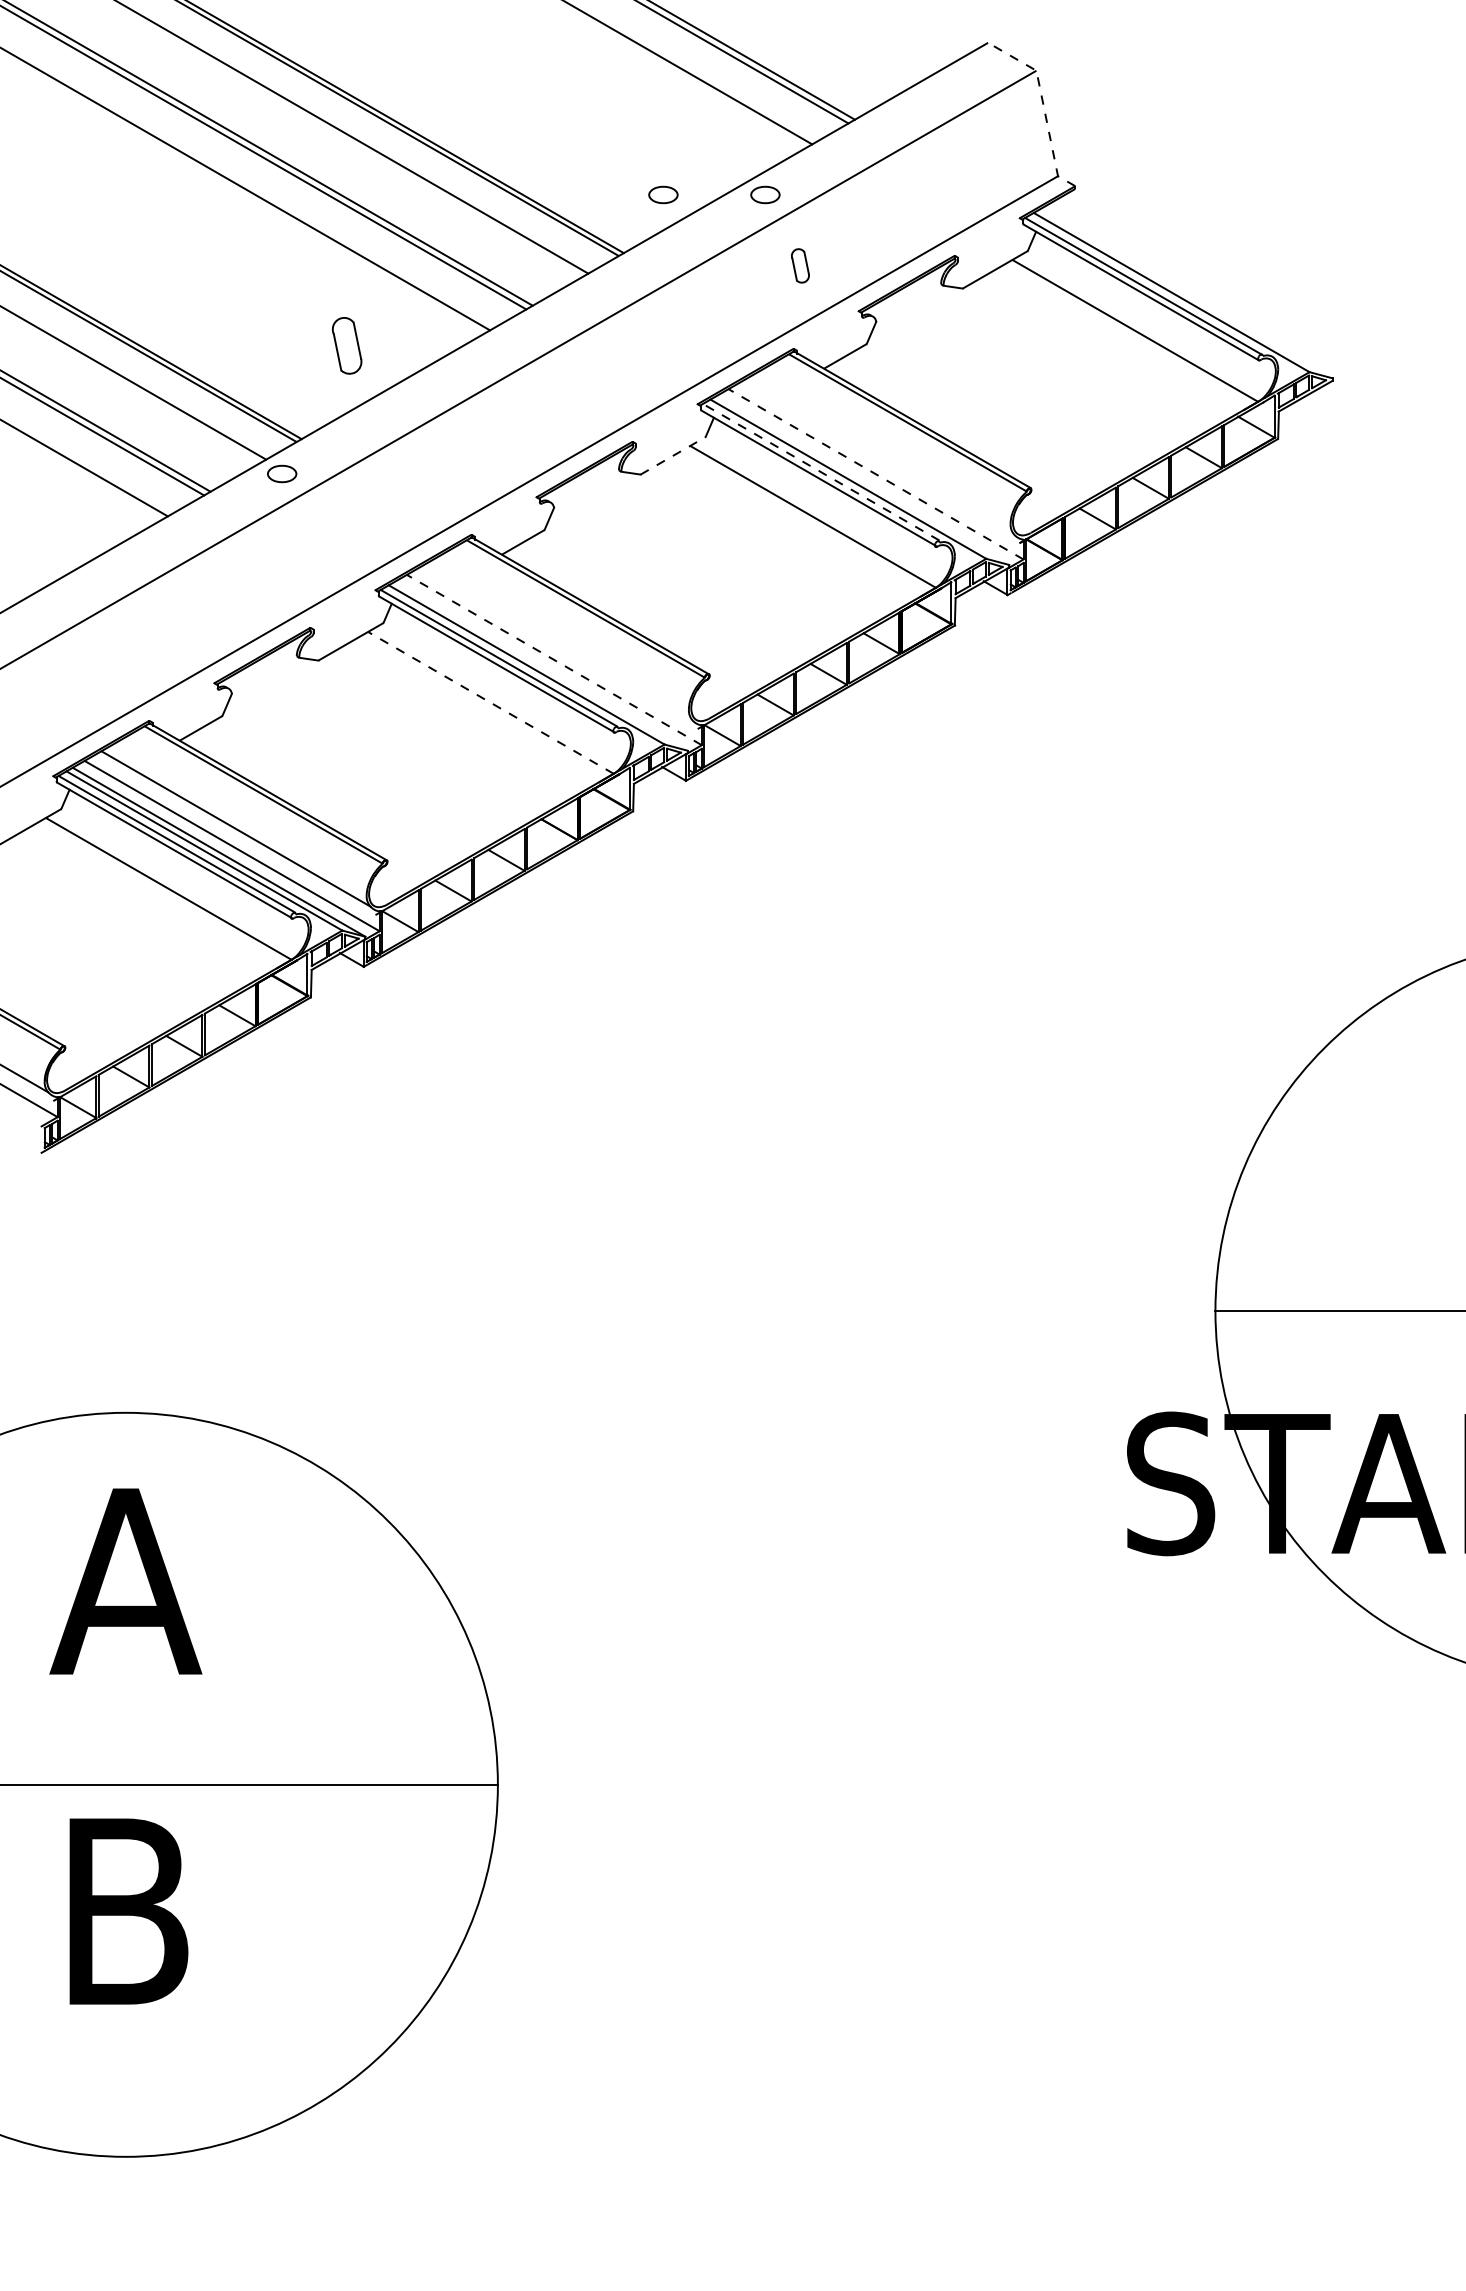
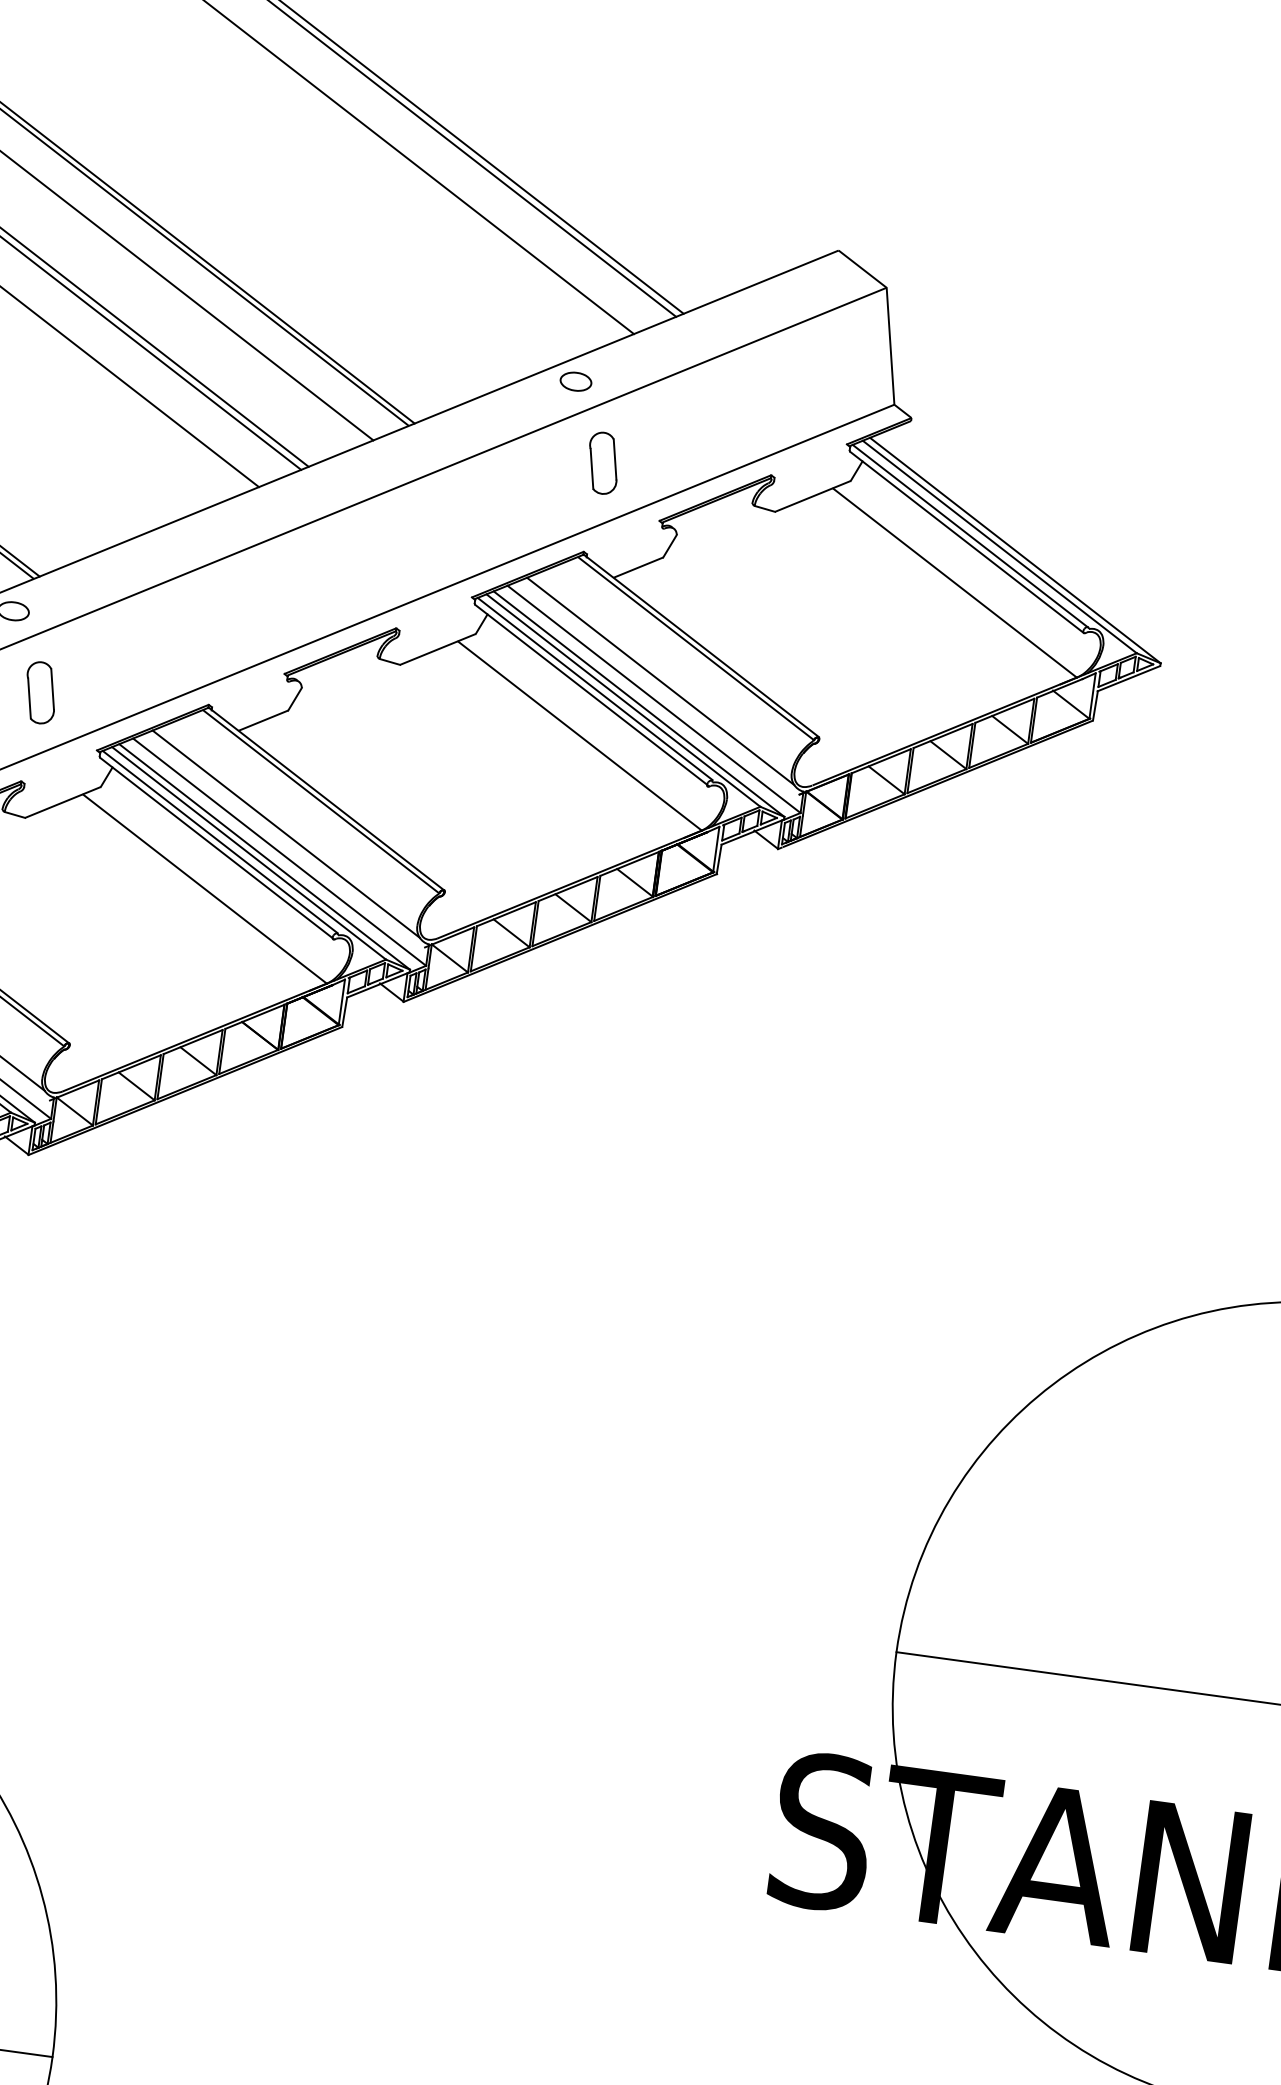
line: (1043, 105) -> (889, 326), dashed -> solid
part: (663, 194) -> (466, 366), removed
part: (800, 265) -> (603, 462), size x1.67
line: (1185, 293) -> (1014, 550), added
part: (346, 345) -> (40, 692), moved
line: (673, 455) -> (438, 649), dashed -> solid
line: (879, 456) -> (660, 680), added
line: (821, 472) -> (595, 689), dashed -> solid
line: (875, 474) -> (653, 699), dashed -> solid
line: (862, 480) -> (638, 704), added
line: (557, 642) -> (285, 833), added
line: (553, 659) -> (278, 851), dashed -> solid
line: (541, 665) -> (264, 856), added
line: (491, 702) -> (205, 888), dashed -> solid

